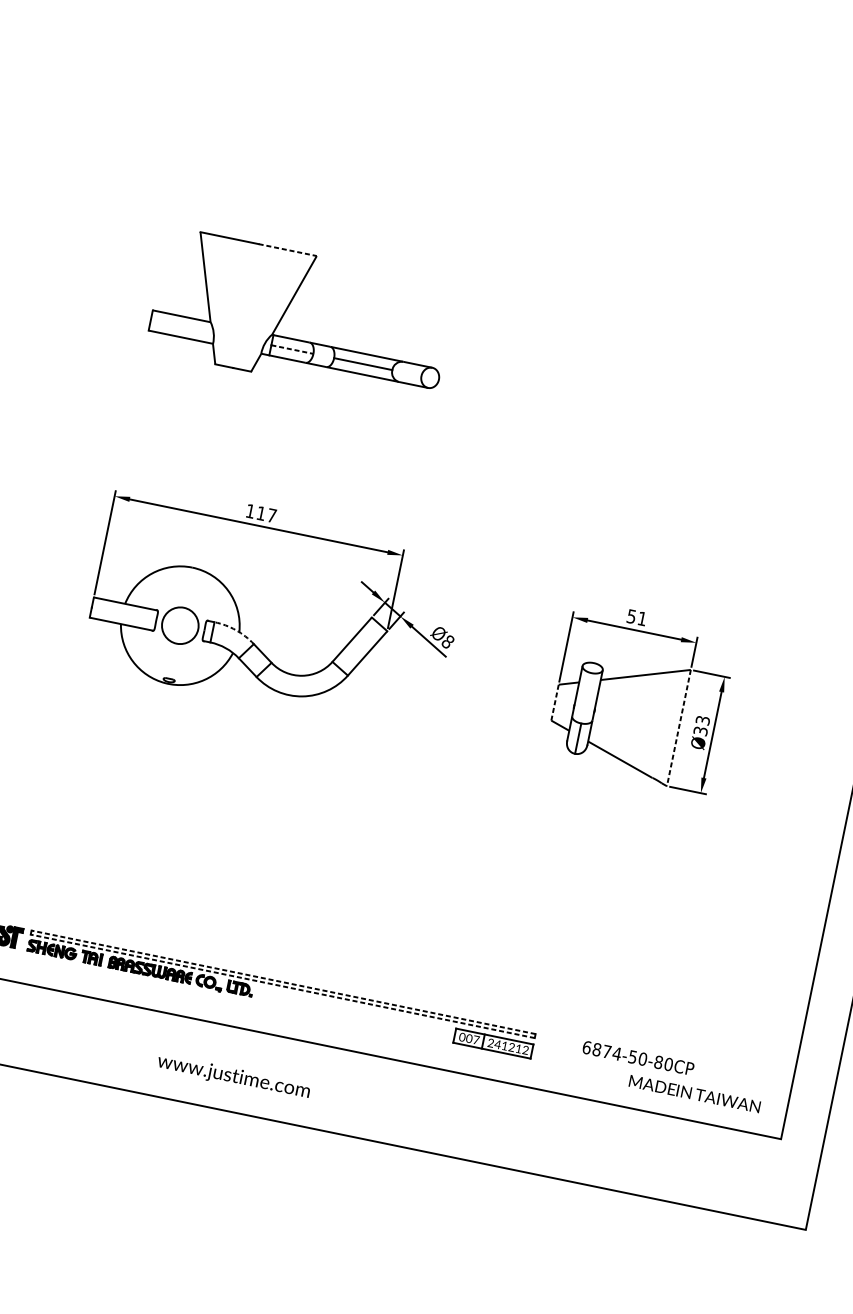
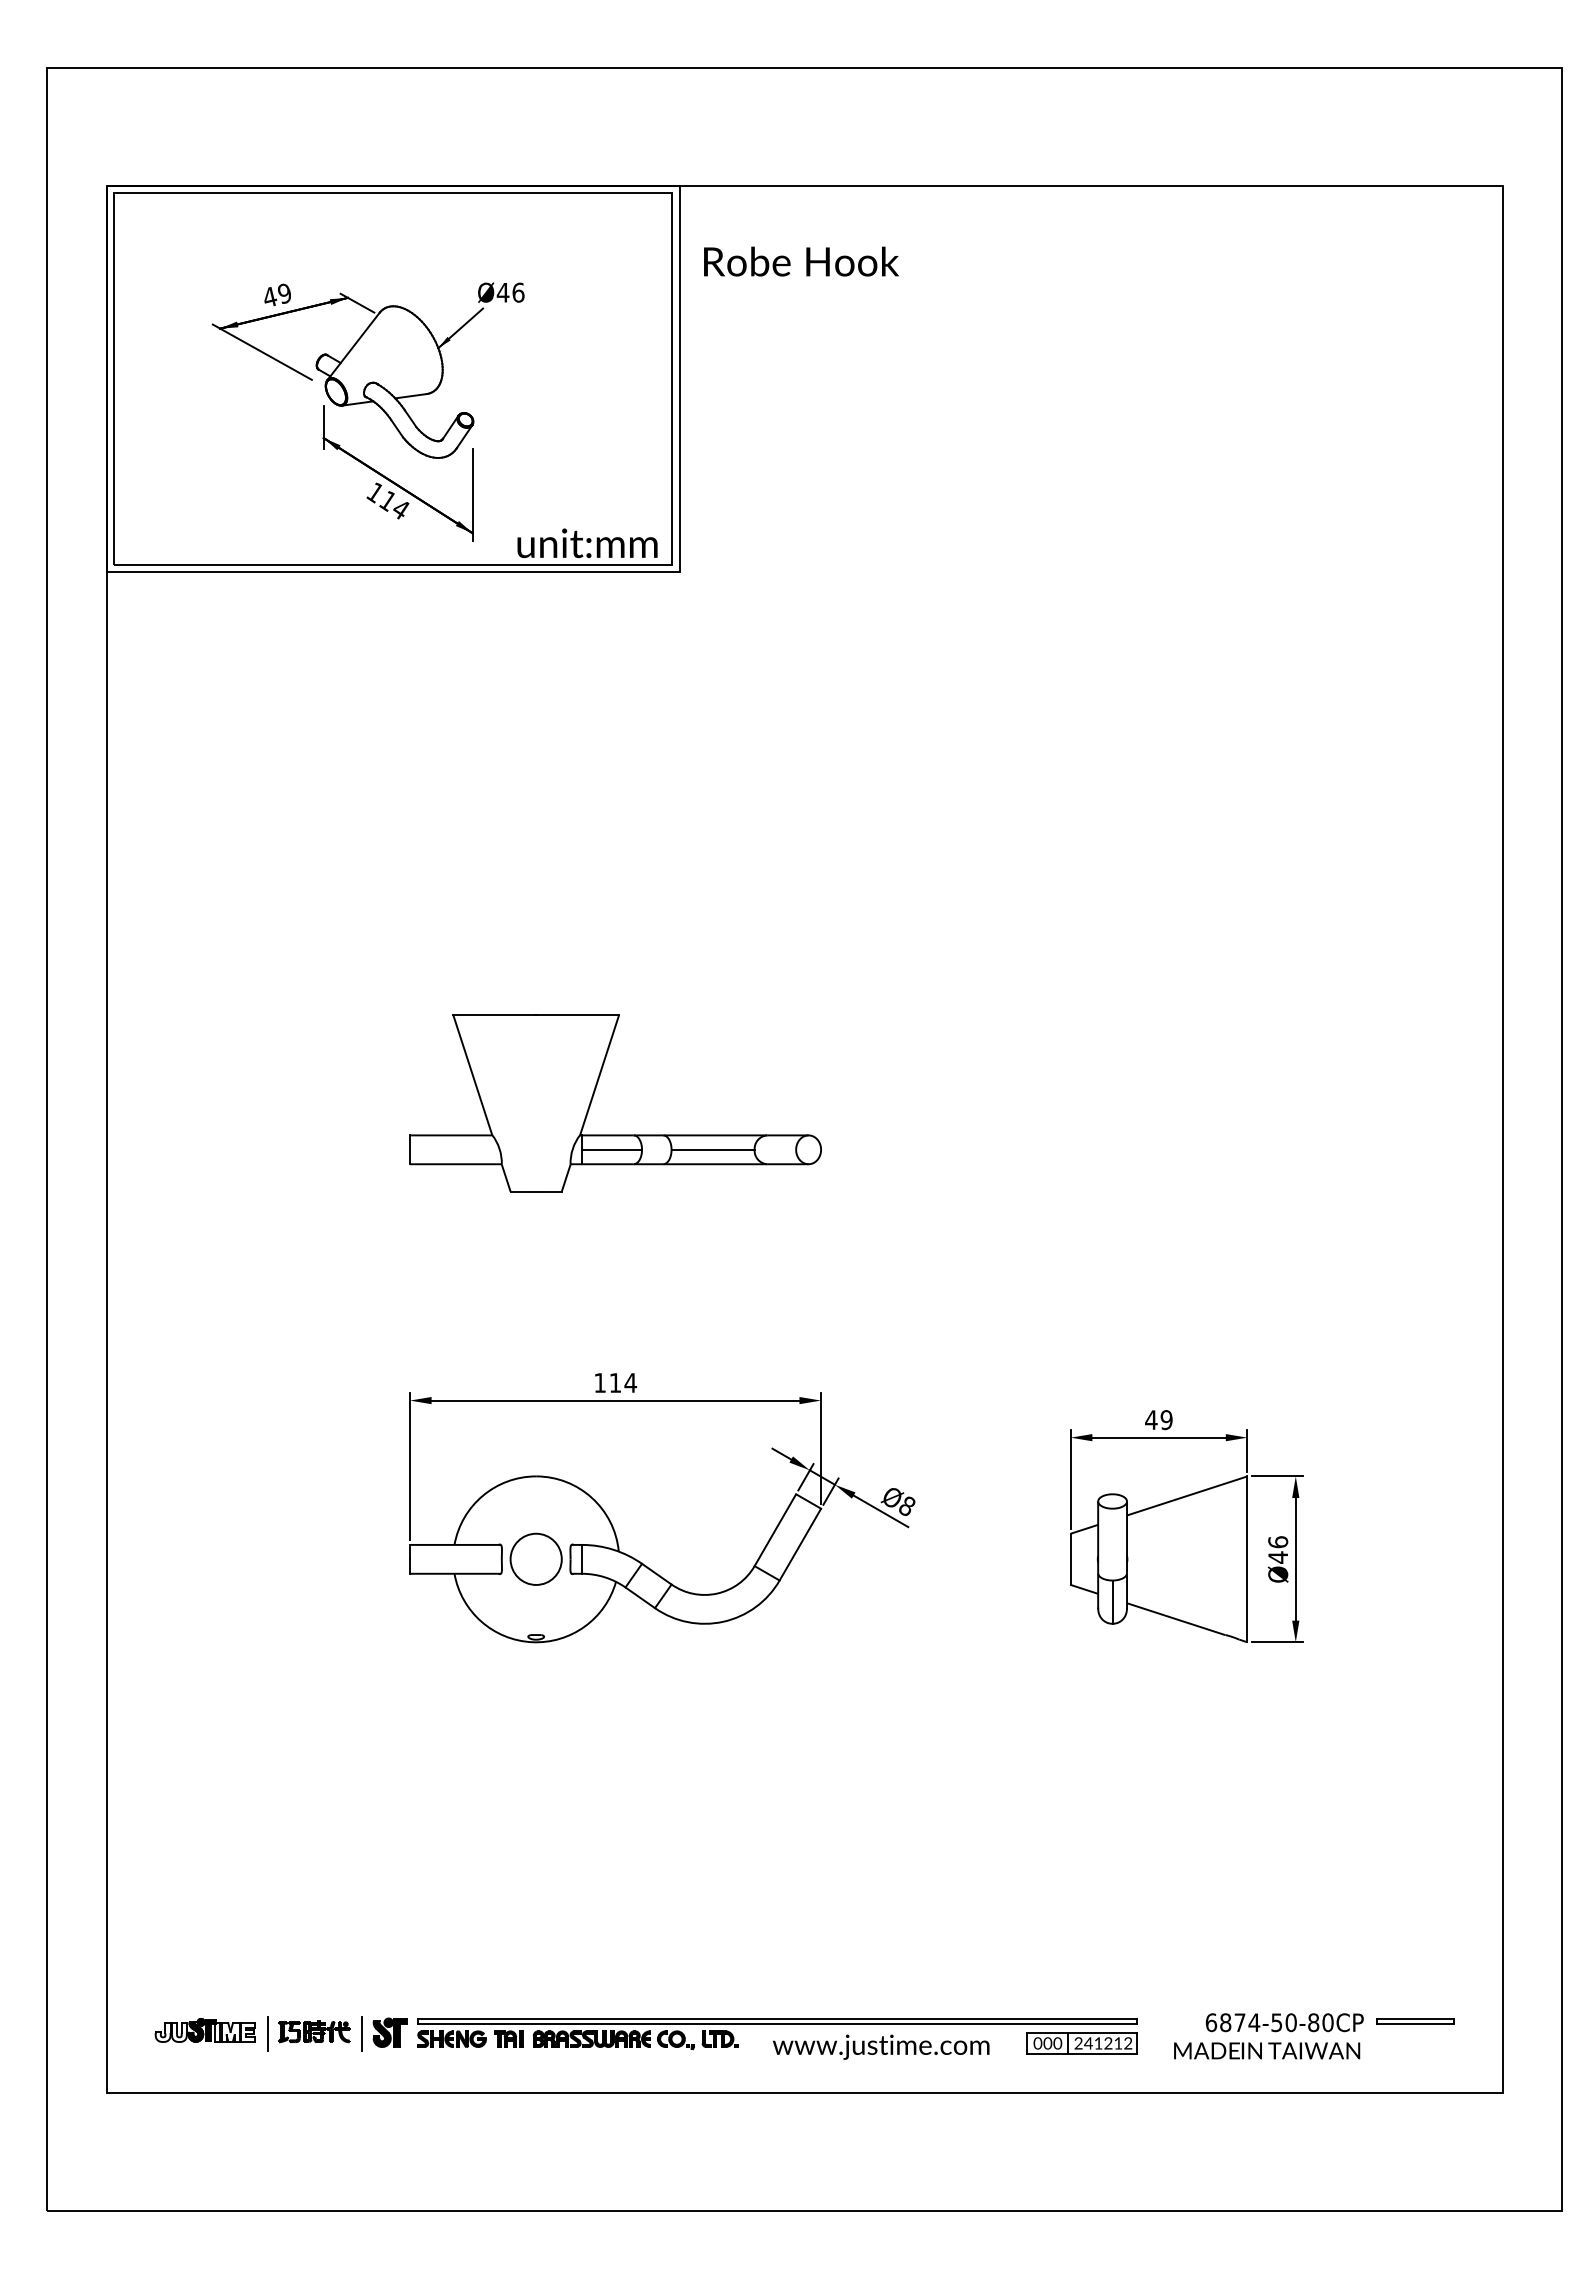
line: (288, 249) -> (578, 1014), dashed -> solid
line: (292, 349) -> (612, 1149), dashed -> solid
text: (271, 515) -> (630, 1382), 117 -> 114
text: (636, 617) -> (1158, 1420), 51 -> 49
arc: (235, 629) -> (613, 1549), dashed -> solid
line: (554, 702) -> (1070, 1559), dashed -> solid
text: (702, 725) -> (1278, 1549), Ø33 -> Ø46
line: (678, 728) -> (1247, 1559), dashed -> solid
line: (283, 982) -> (777, 2018), dashed -> solid
line: (282, 986) -> (777, 2024), dashed -> solid
text: (476, 1040) -> (1057, 2043), 007 -> 000
text: (234, 1076) -> (881, 2046), moved
part: (730, 1076) -> (1415, 2021), added
text: (695, 1093) -> (1267, 2050), moved

